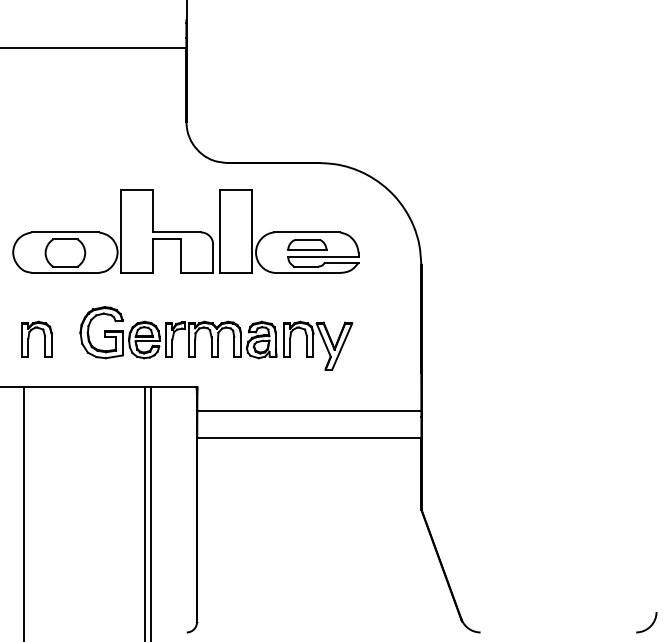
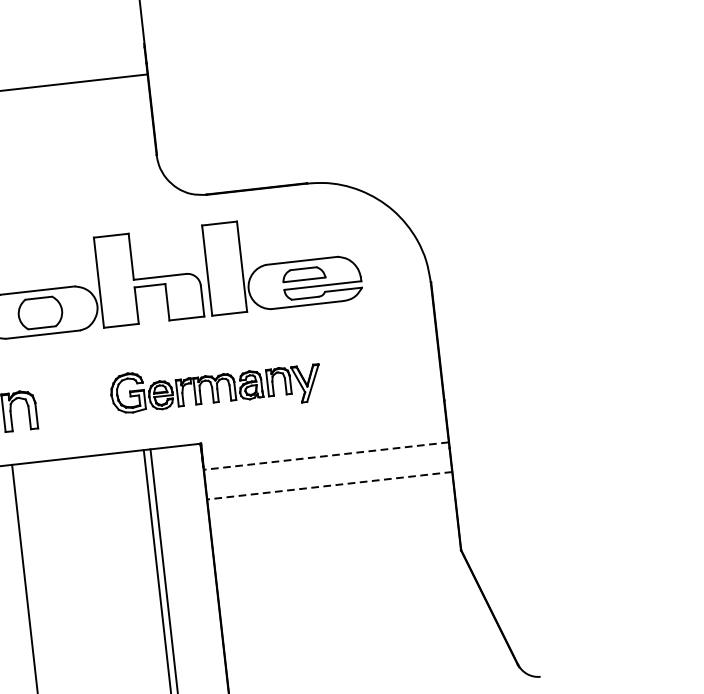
part: (216, 338) -> (216, 387), size x0.7
line: (308, 411) -> (325, 456), solid -> dashed
line: (308, 438) -> (328, 485), solid -> dashed

